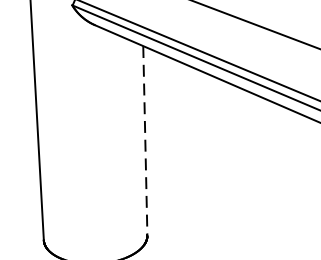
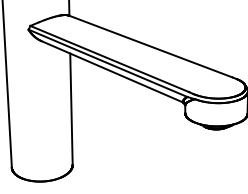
line: (145, 141) -> (71, 109), dashed -> solid

